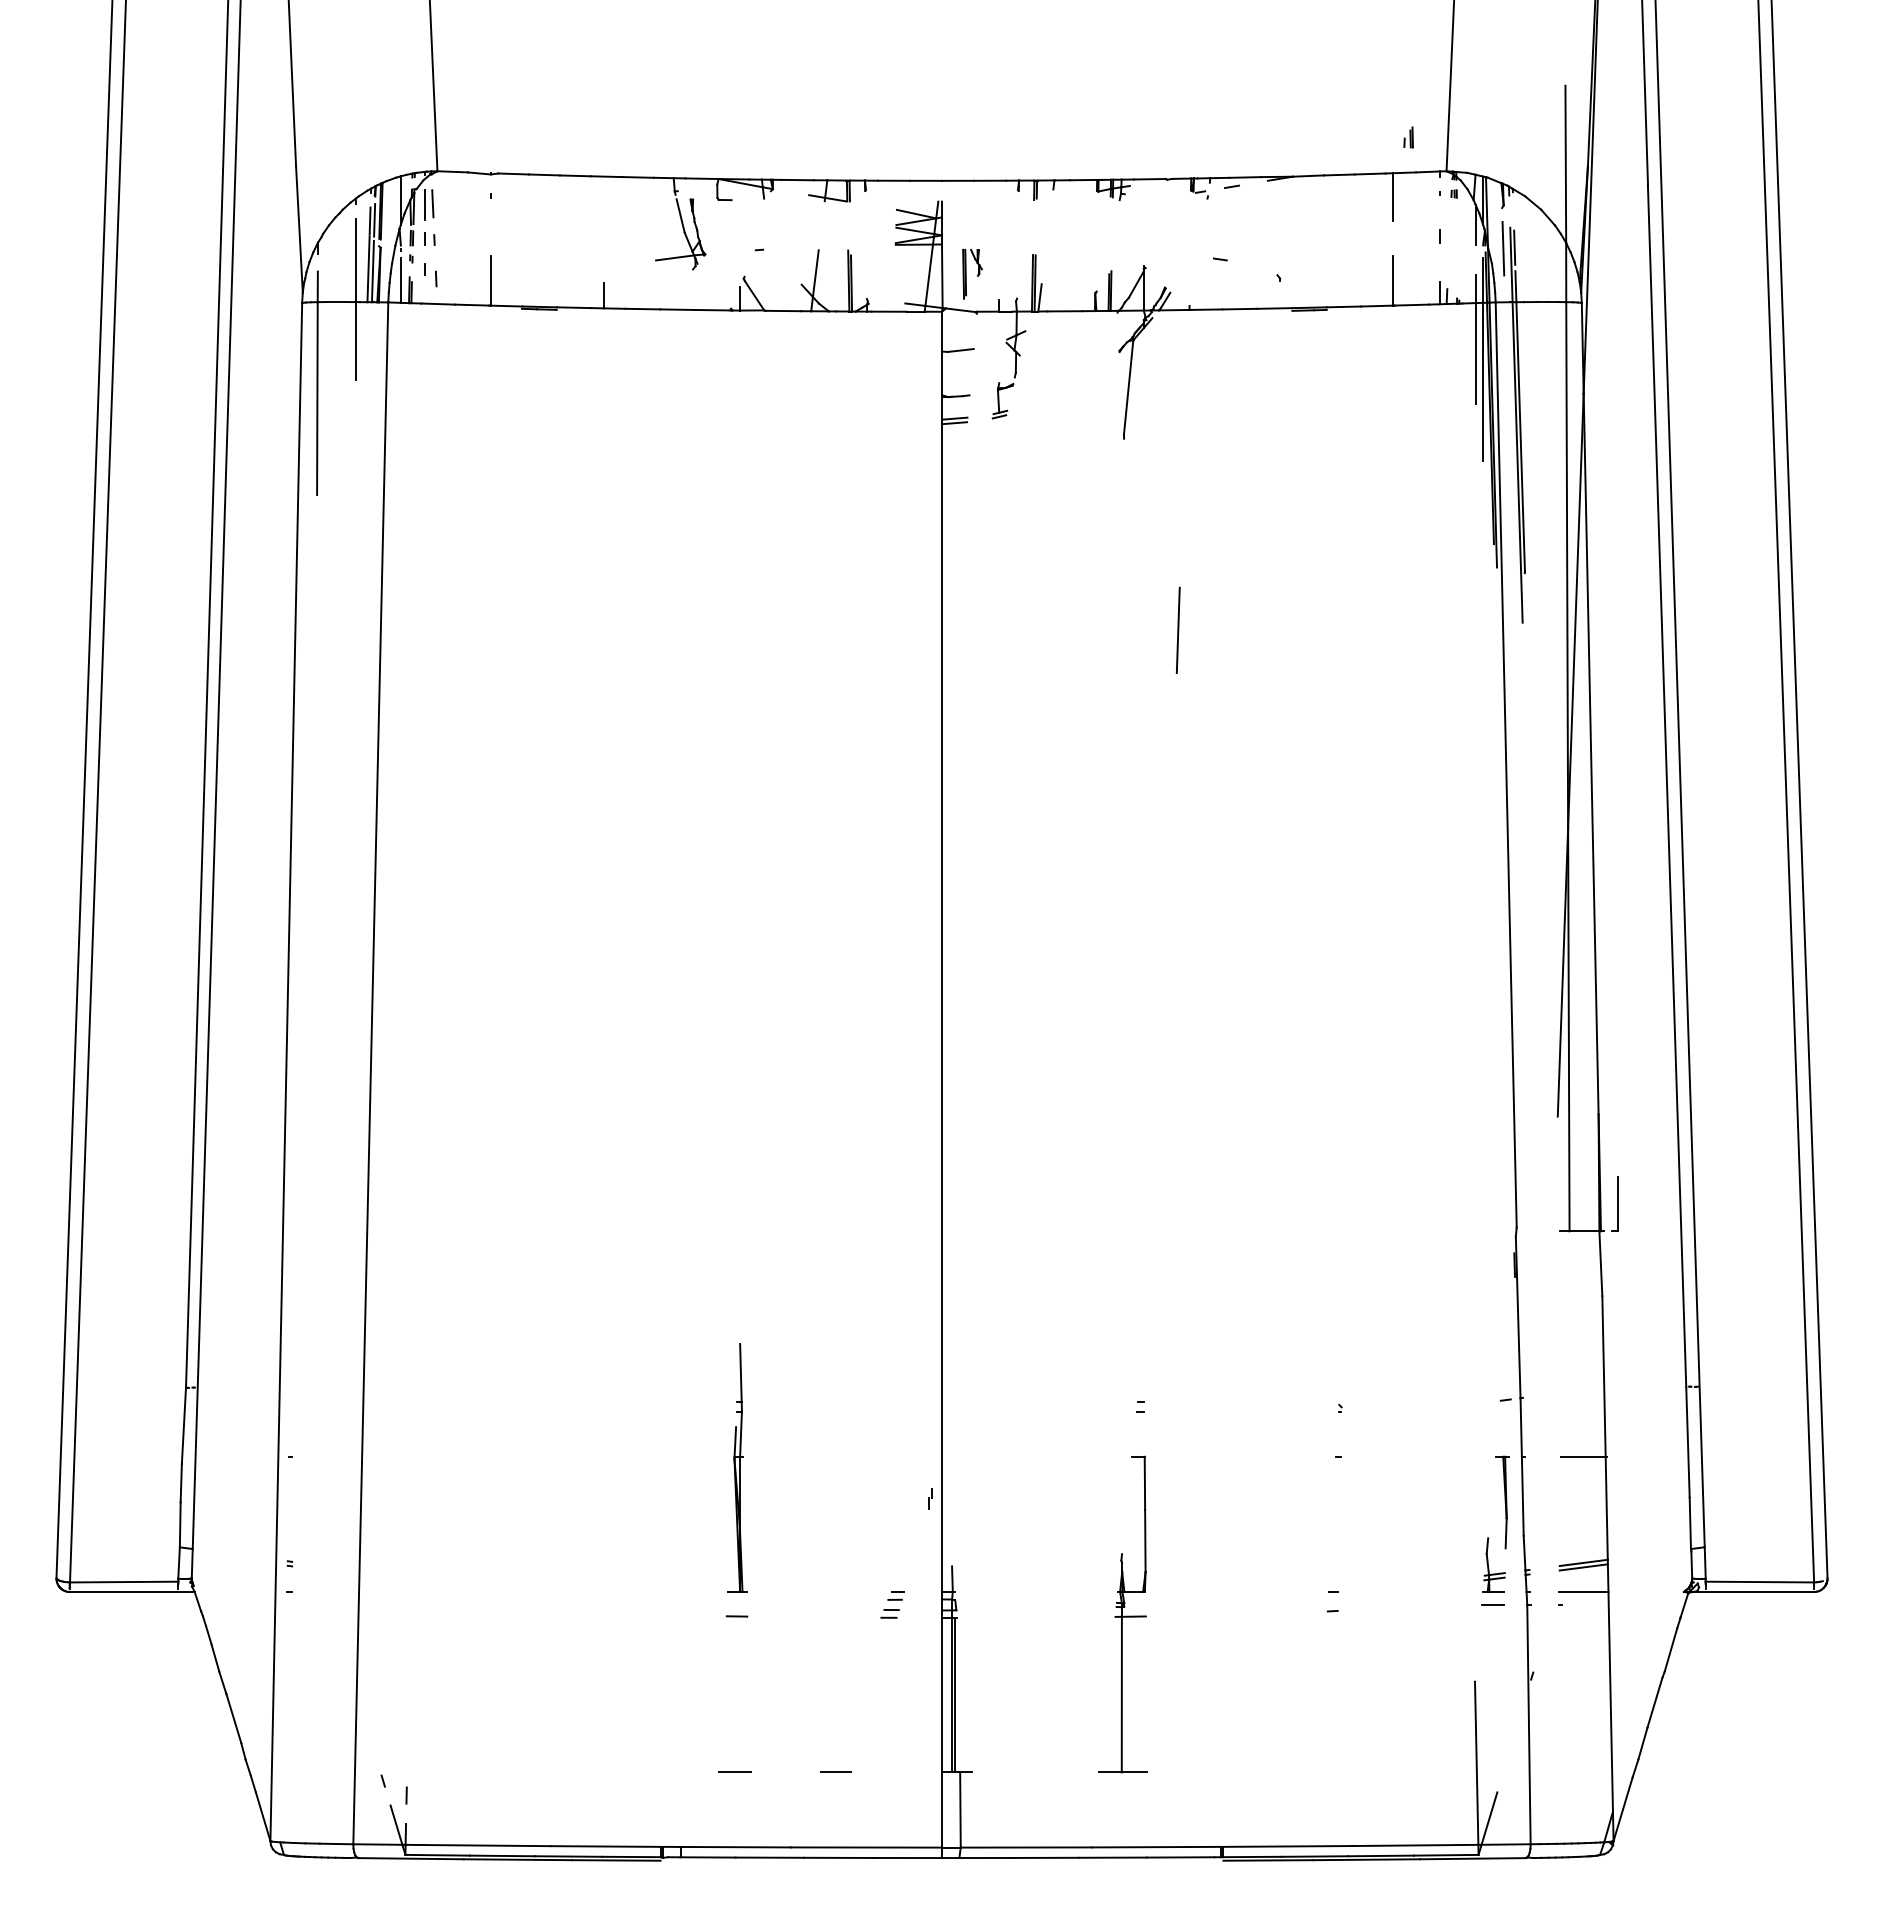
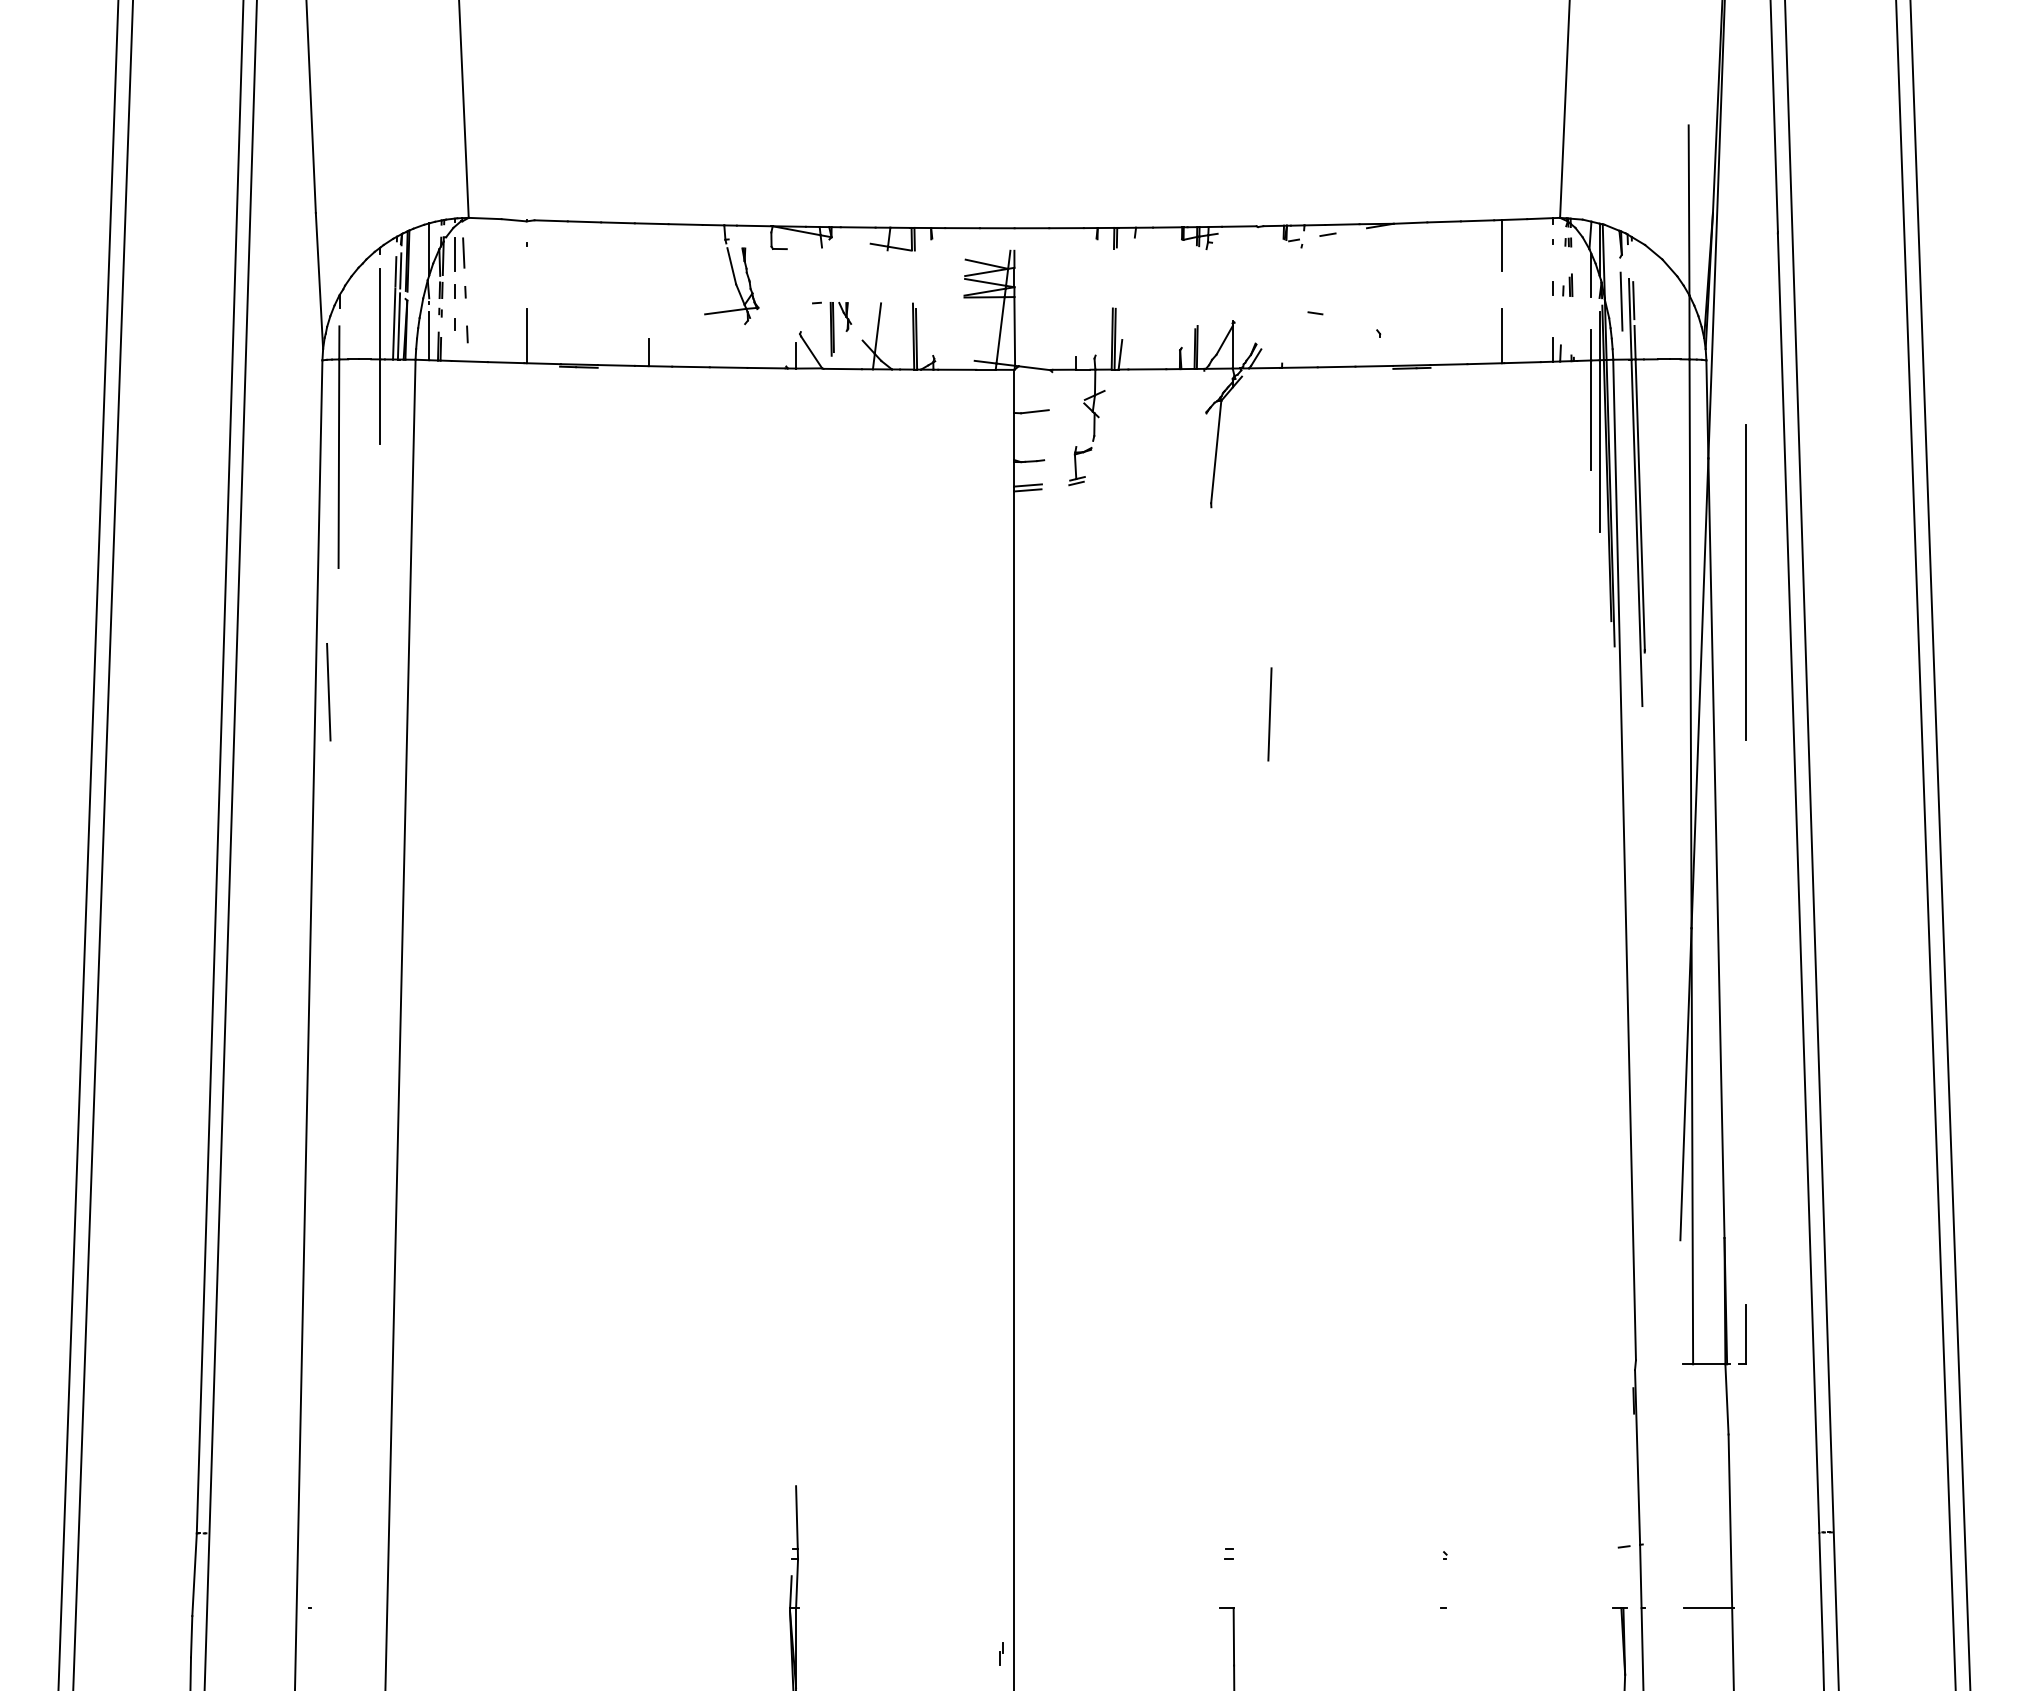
part: (1408, 137) -> (1567, 285), moved
part: (972, 273) -> (840, 328), moved
line: (1618, 507) -> (1746, 581), added
line: (307, 609) -> (328, 691), added

